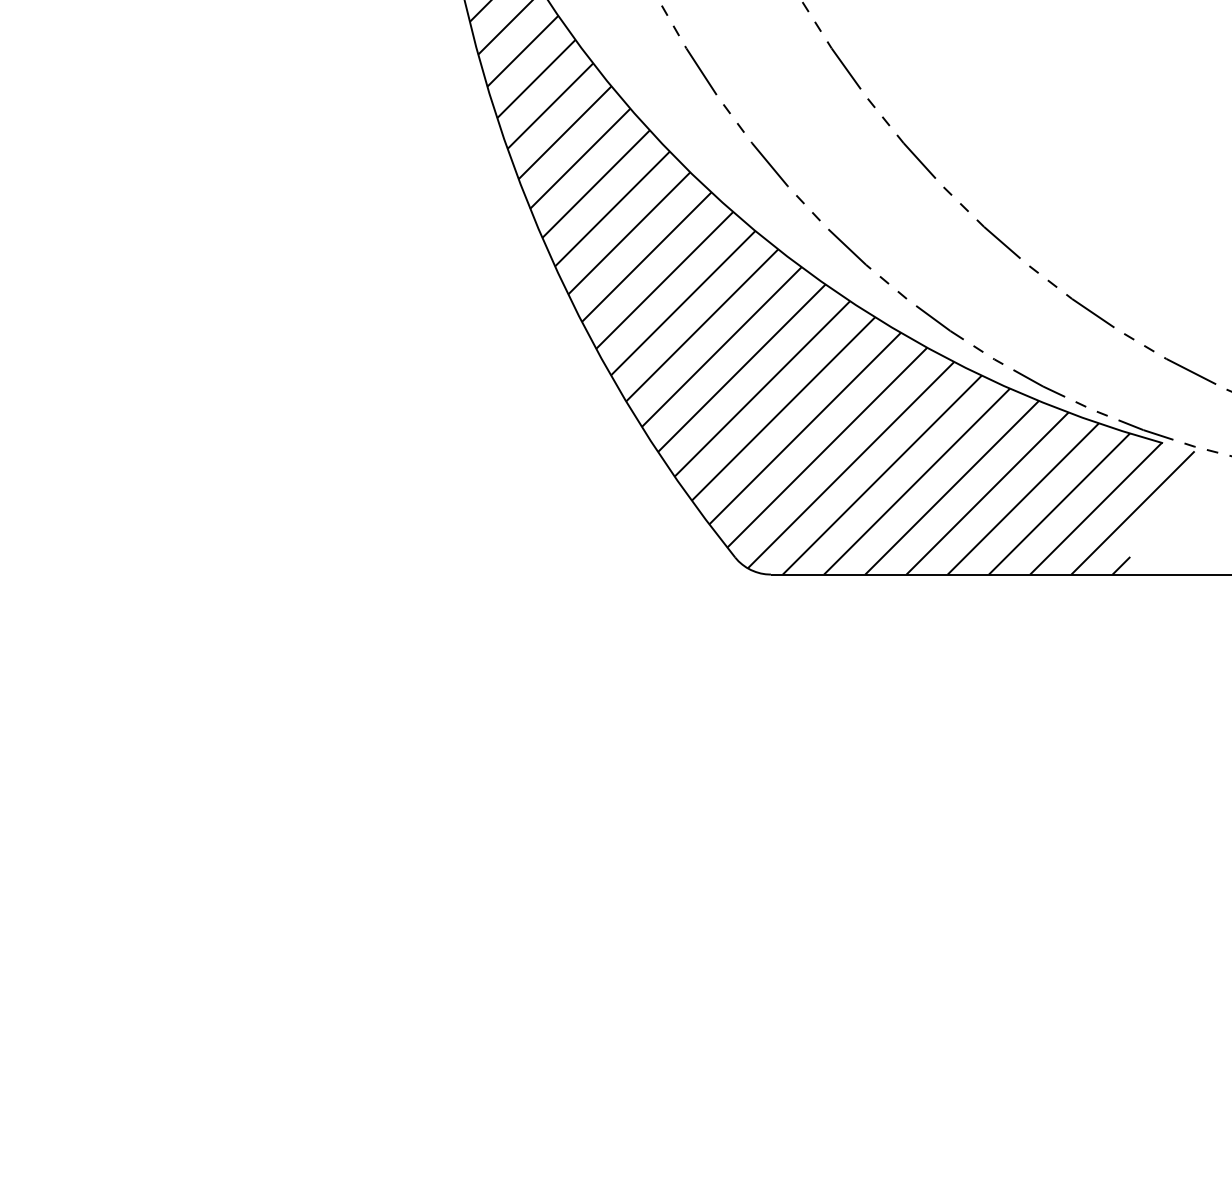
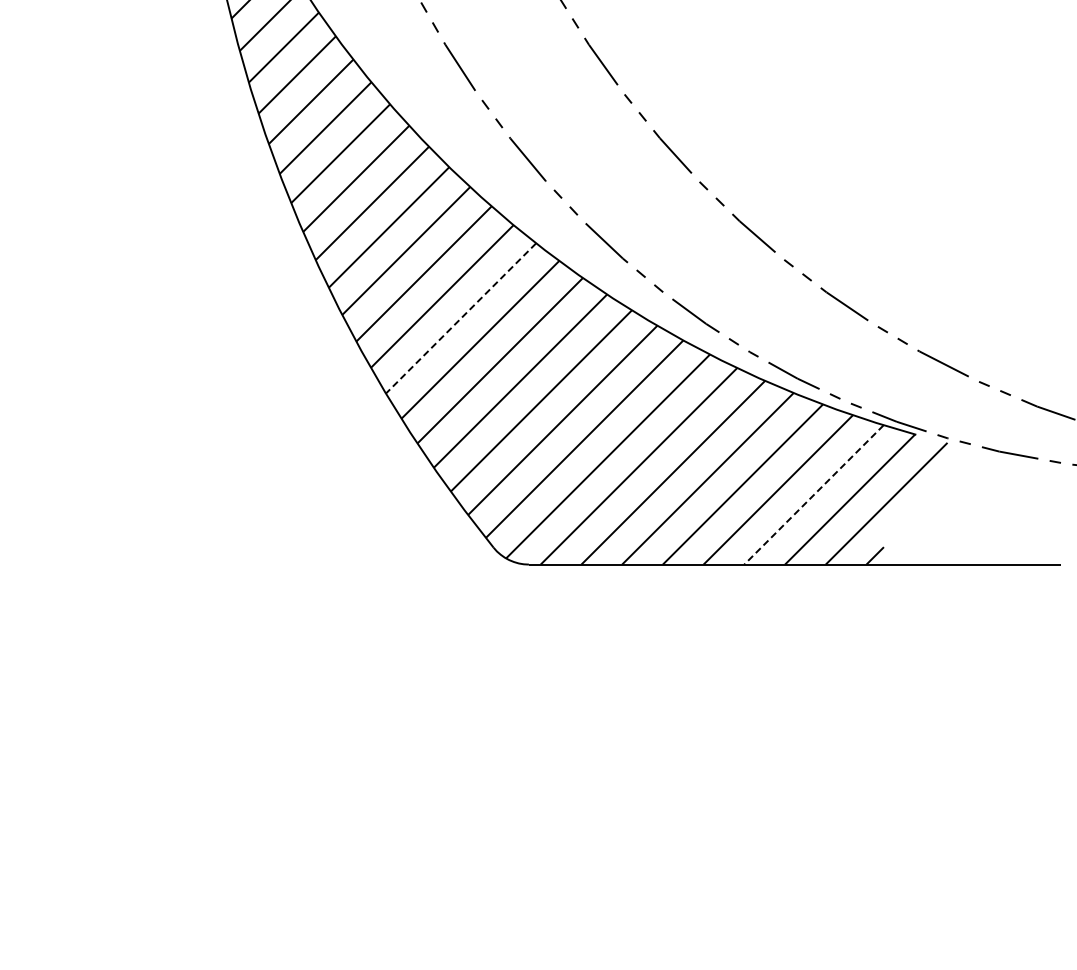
line: (701, 325) -> (460, 318), solid -> dashed
line: (1059, 504) -> (814, 495), solid -> dashed

